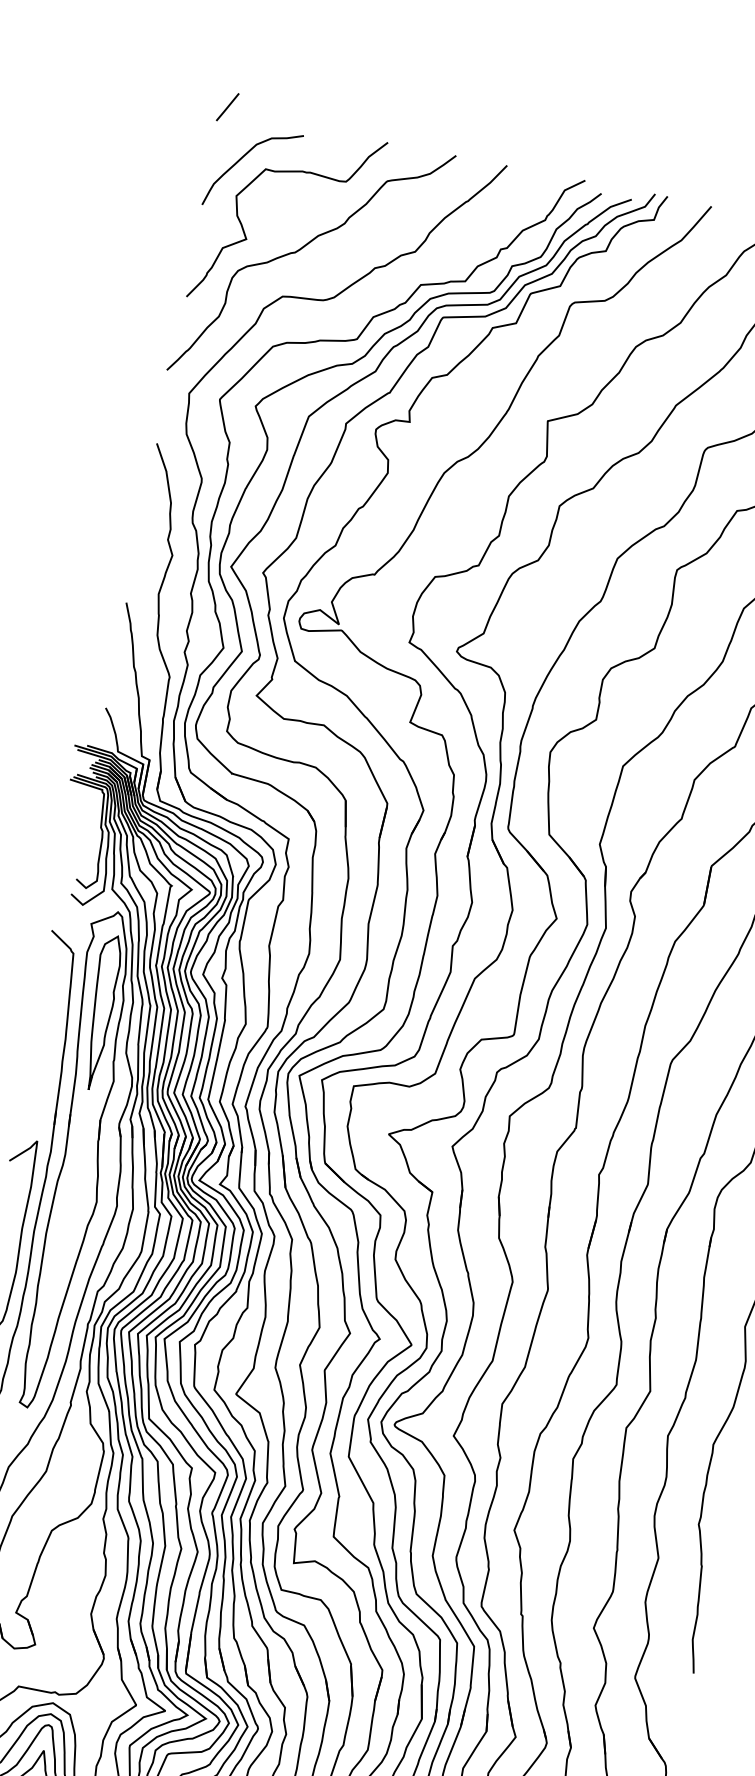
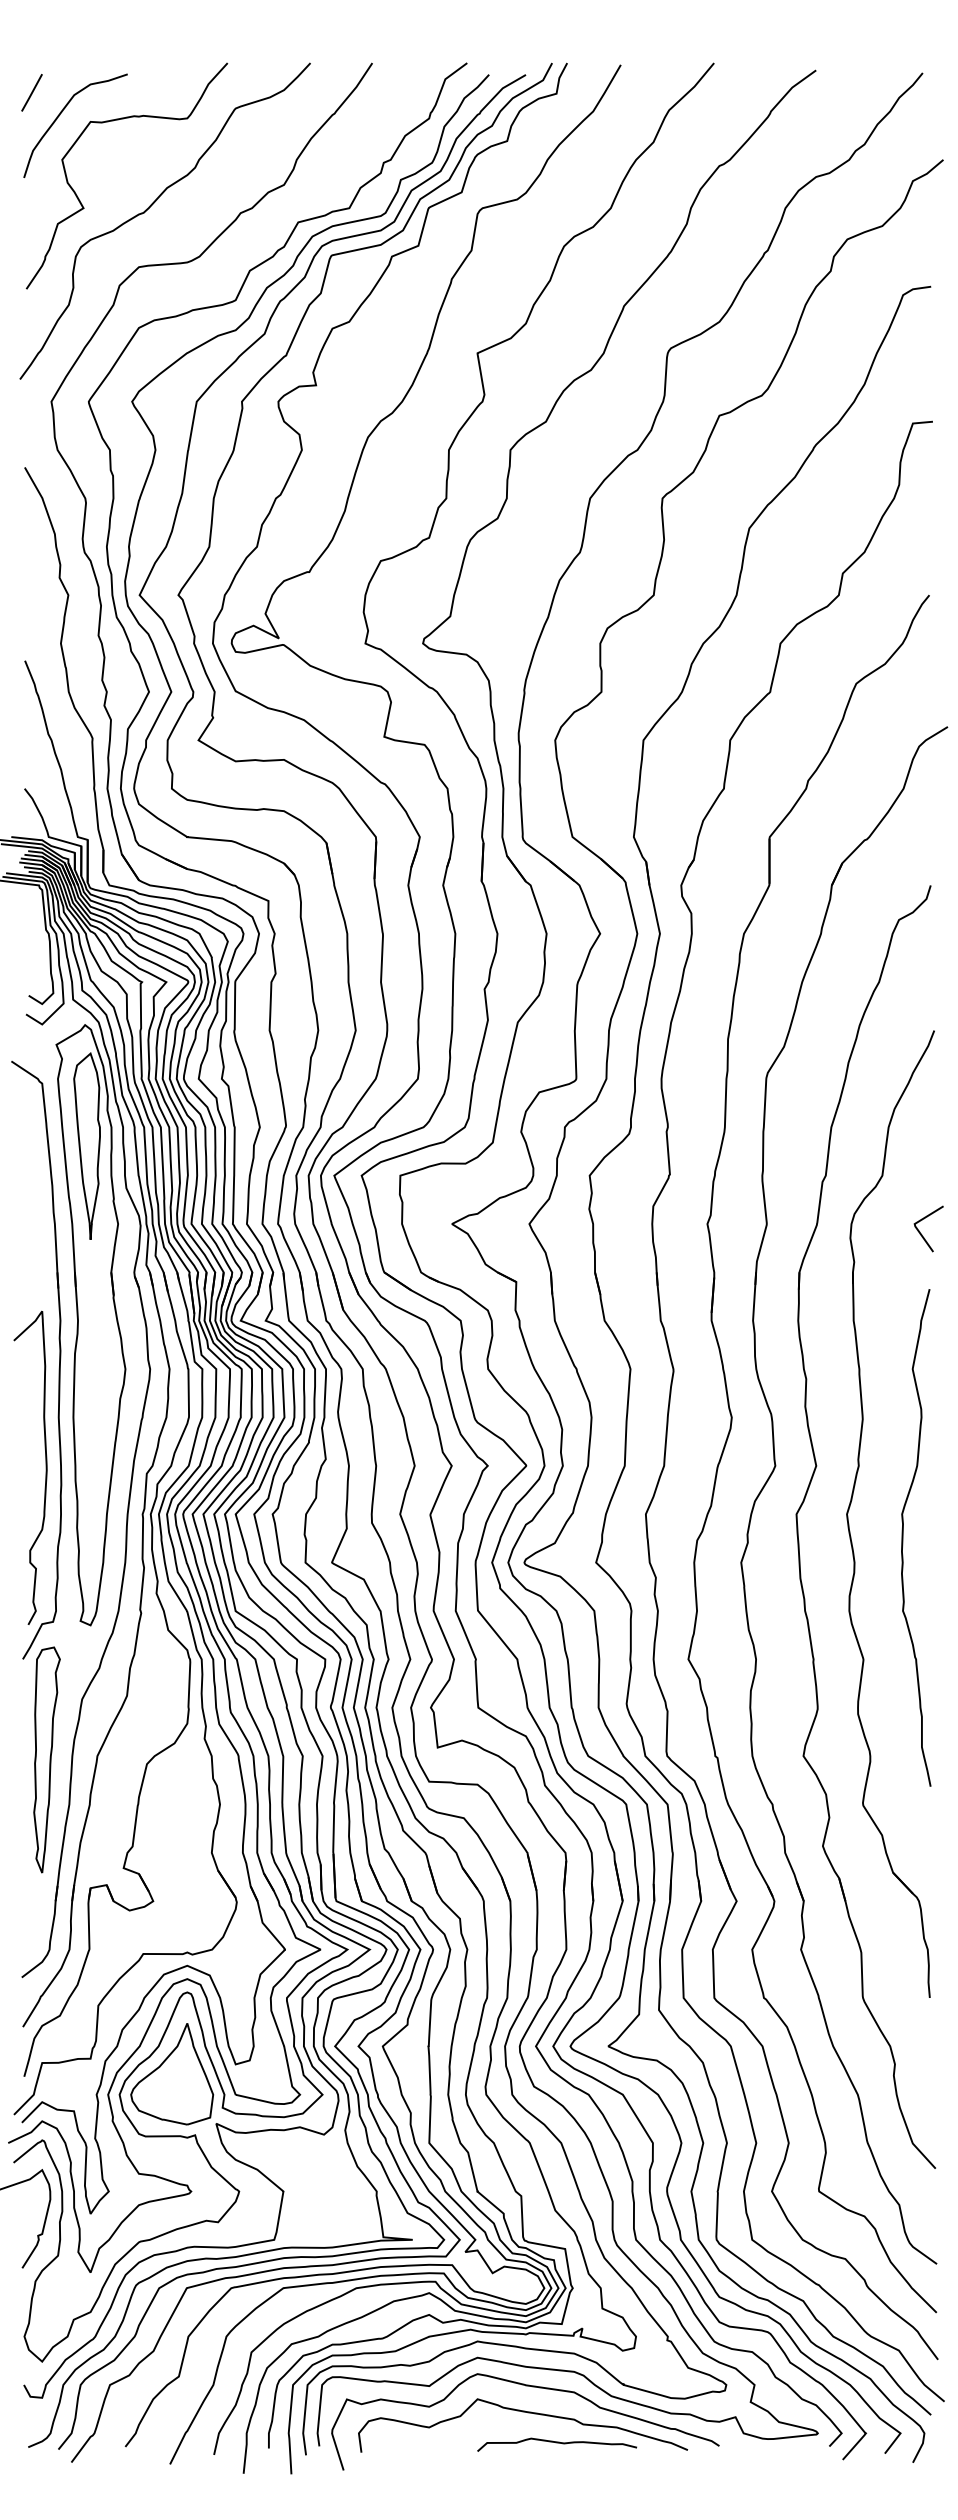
line: (227, 106) -> (31, 92), moved

